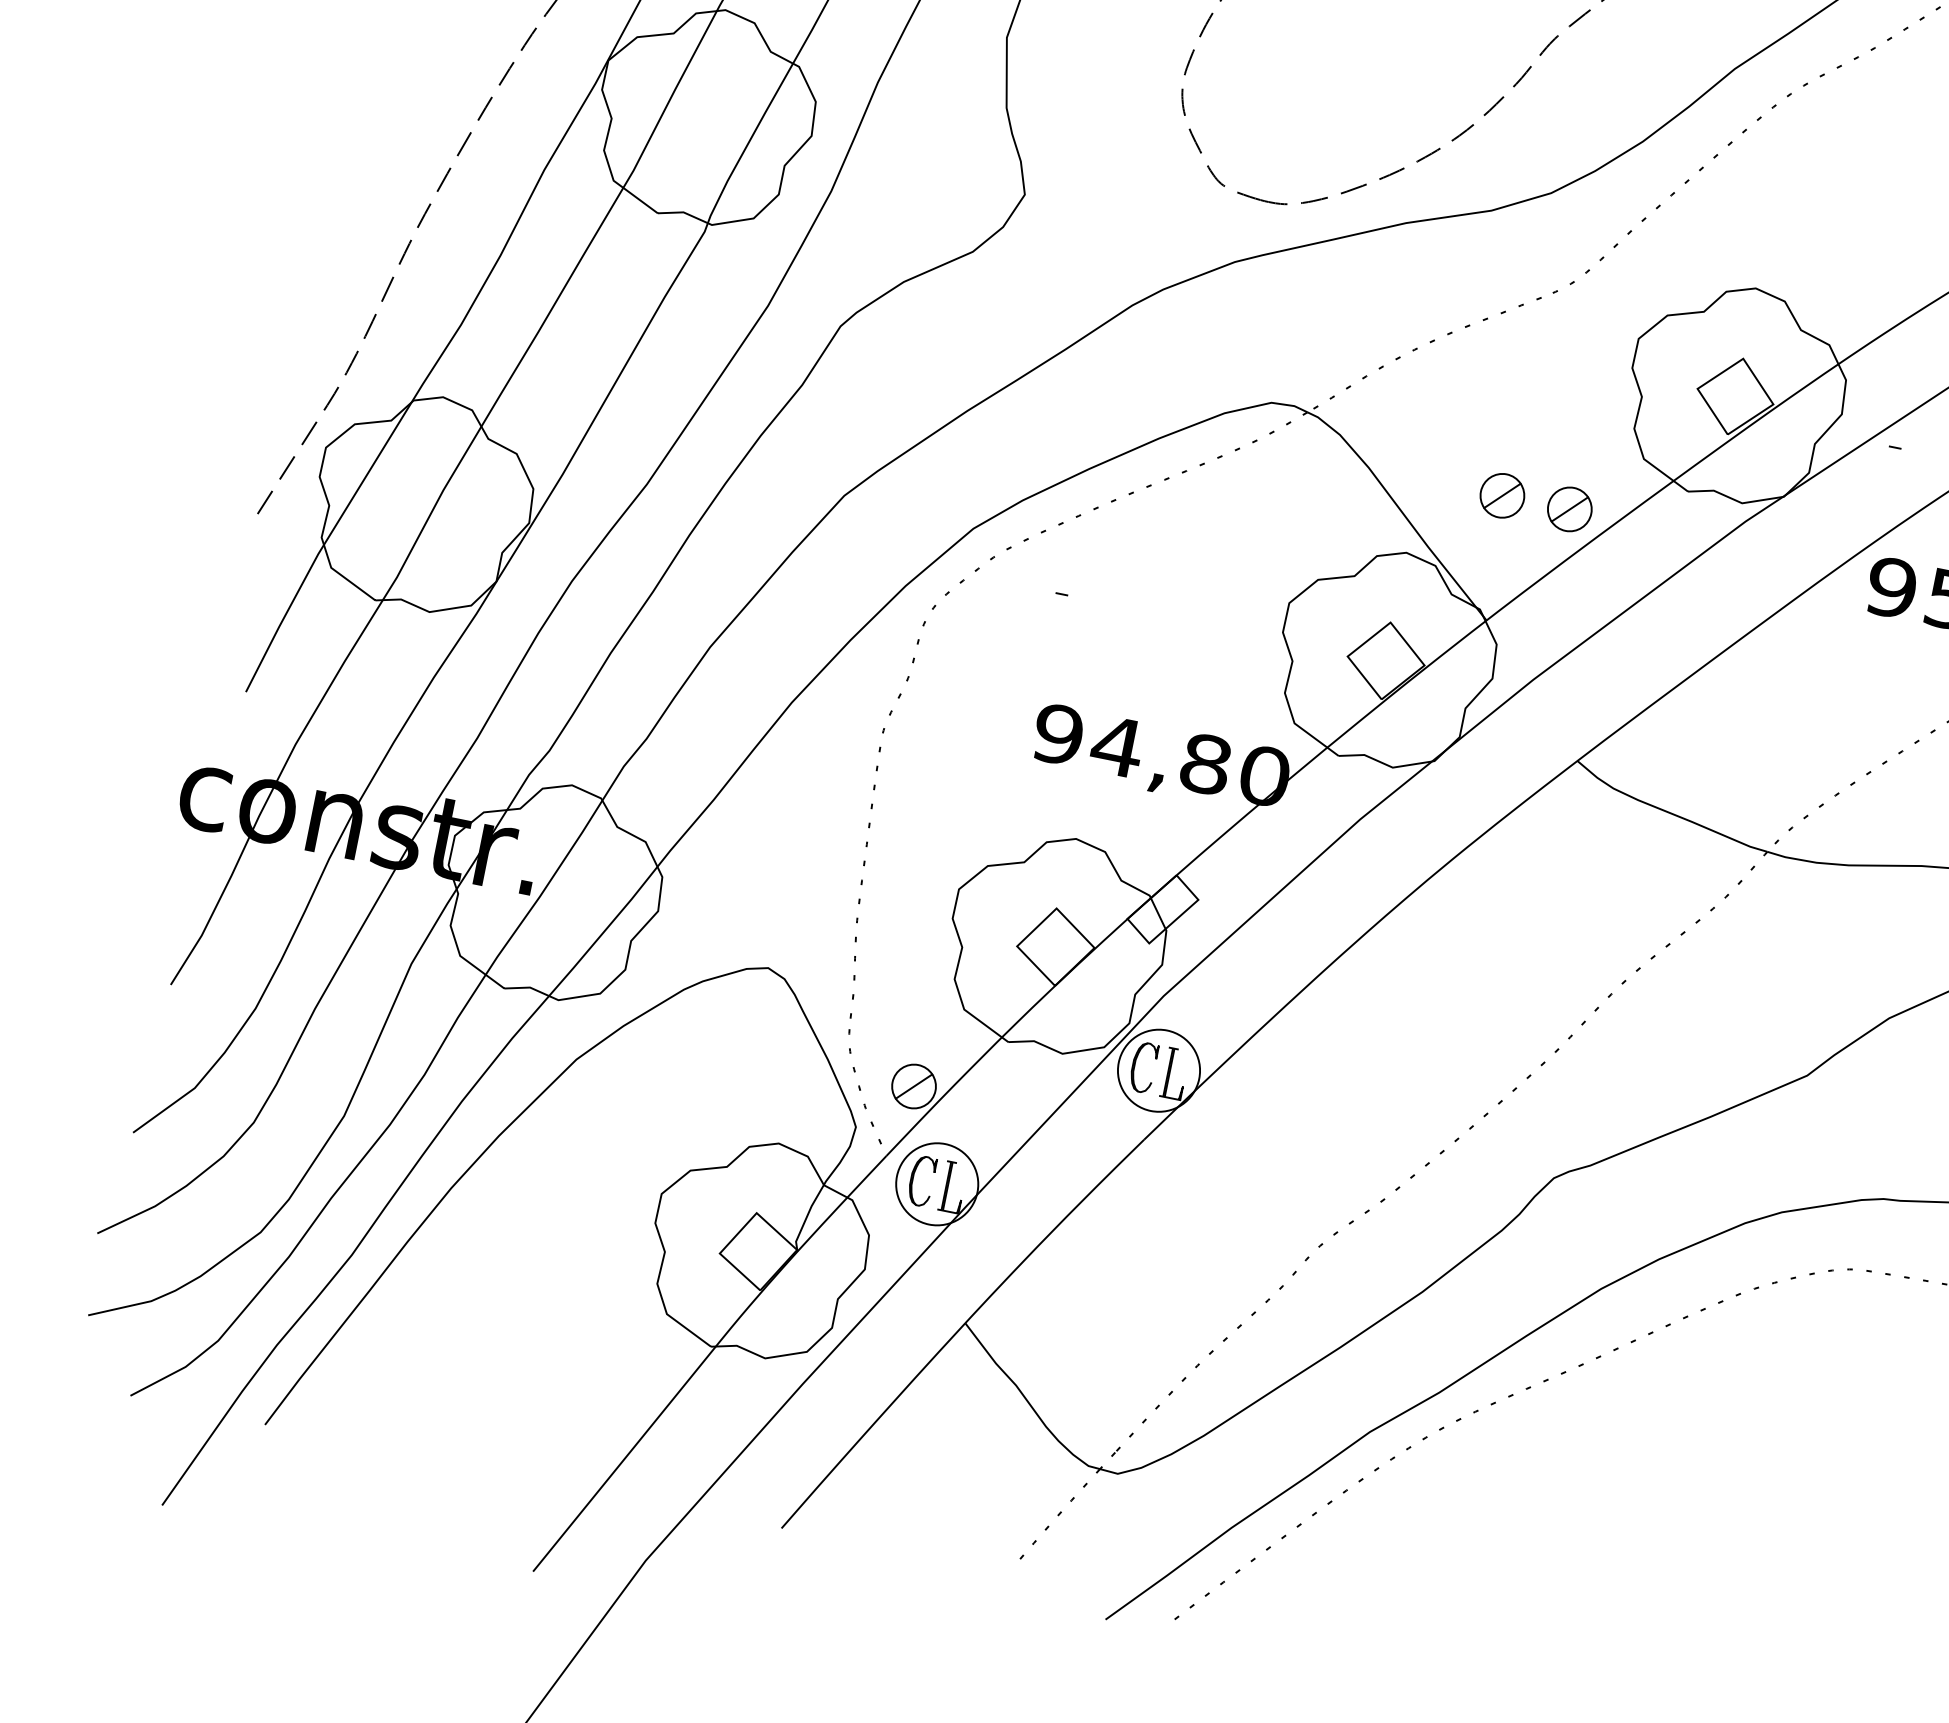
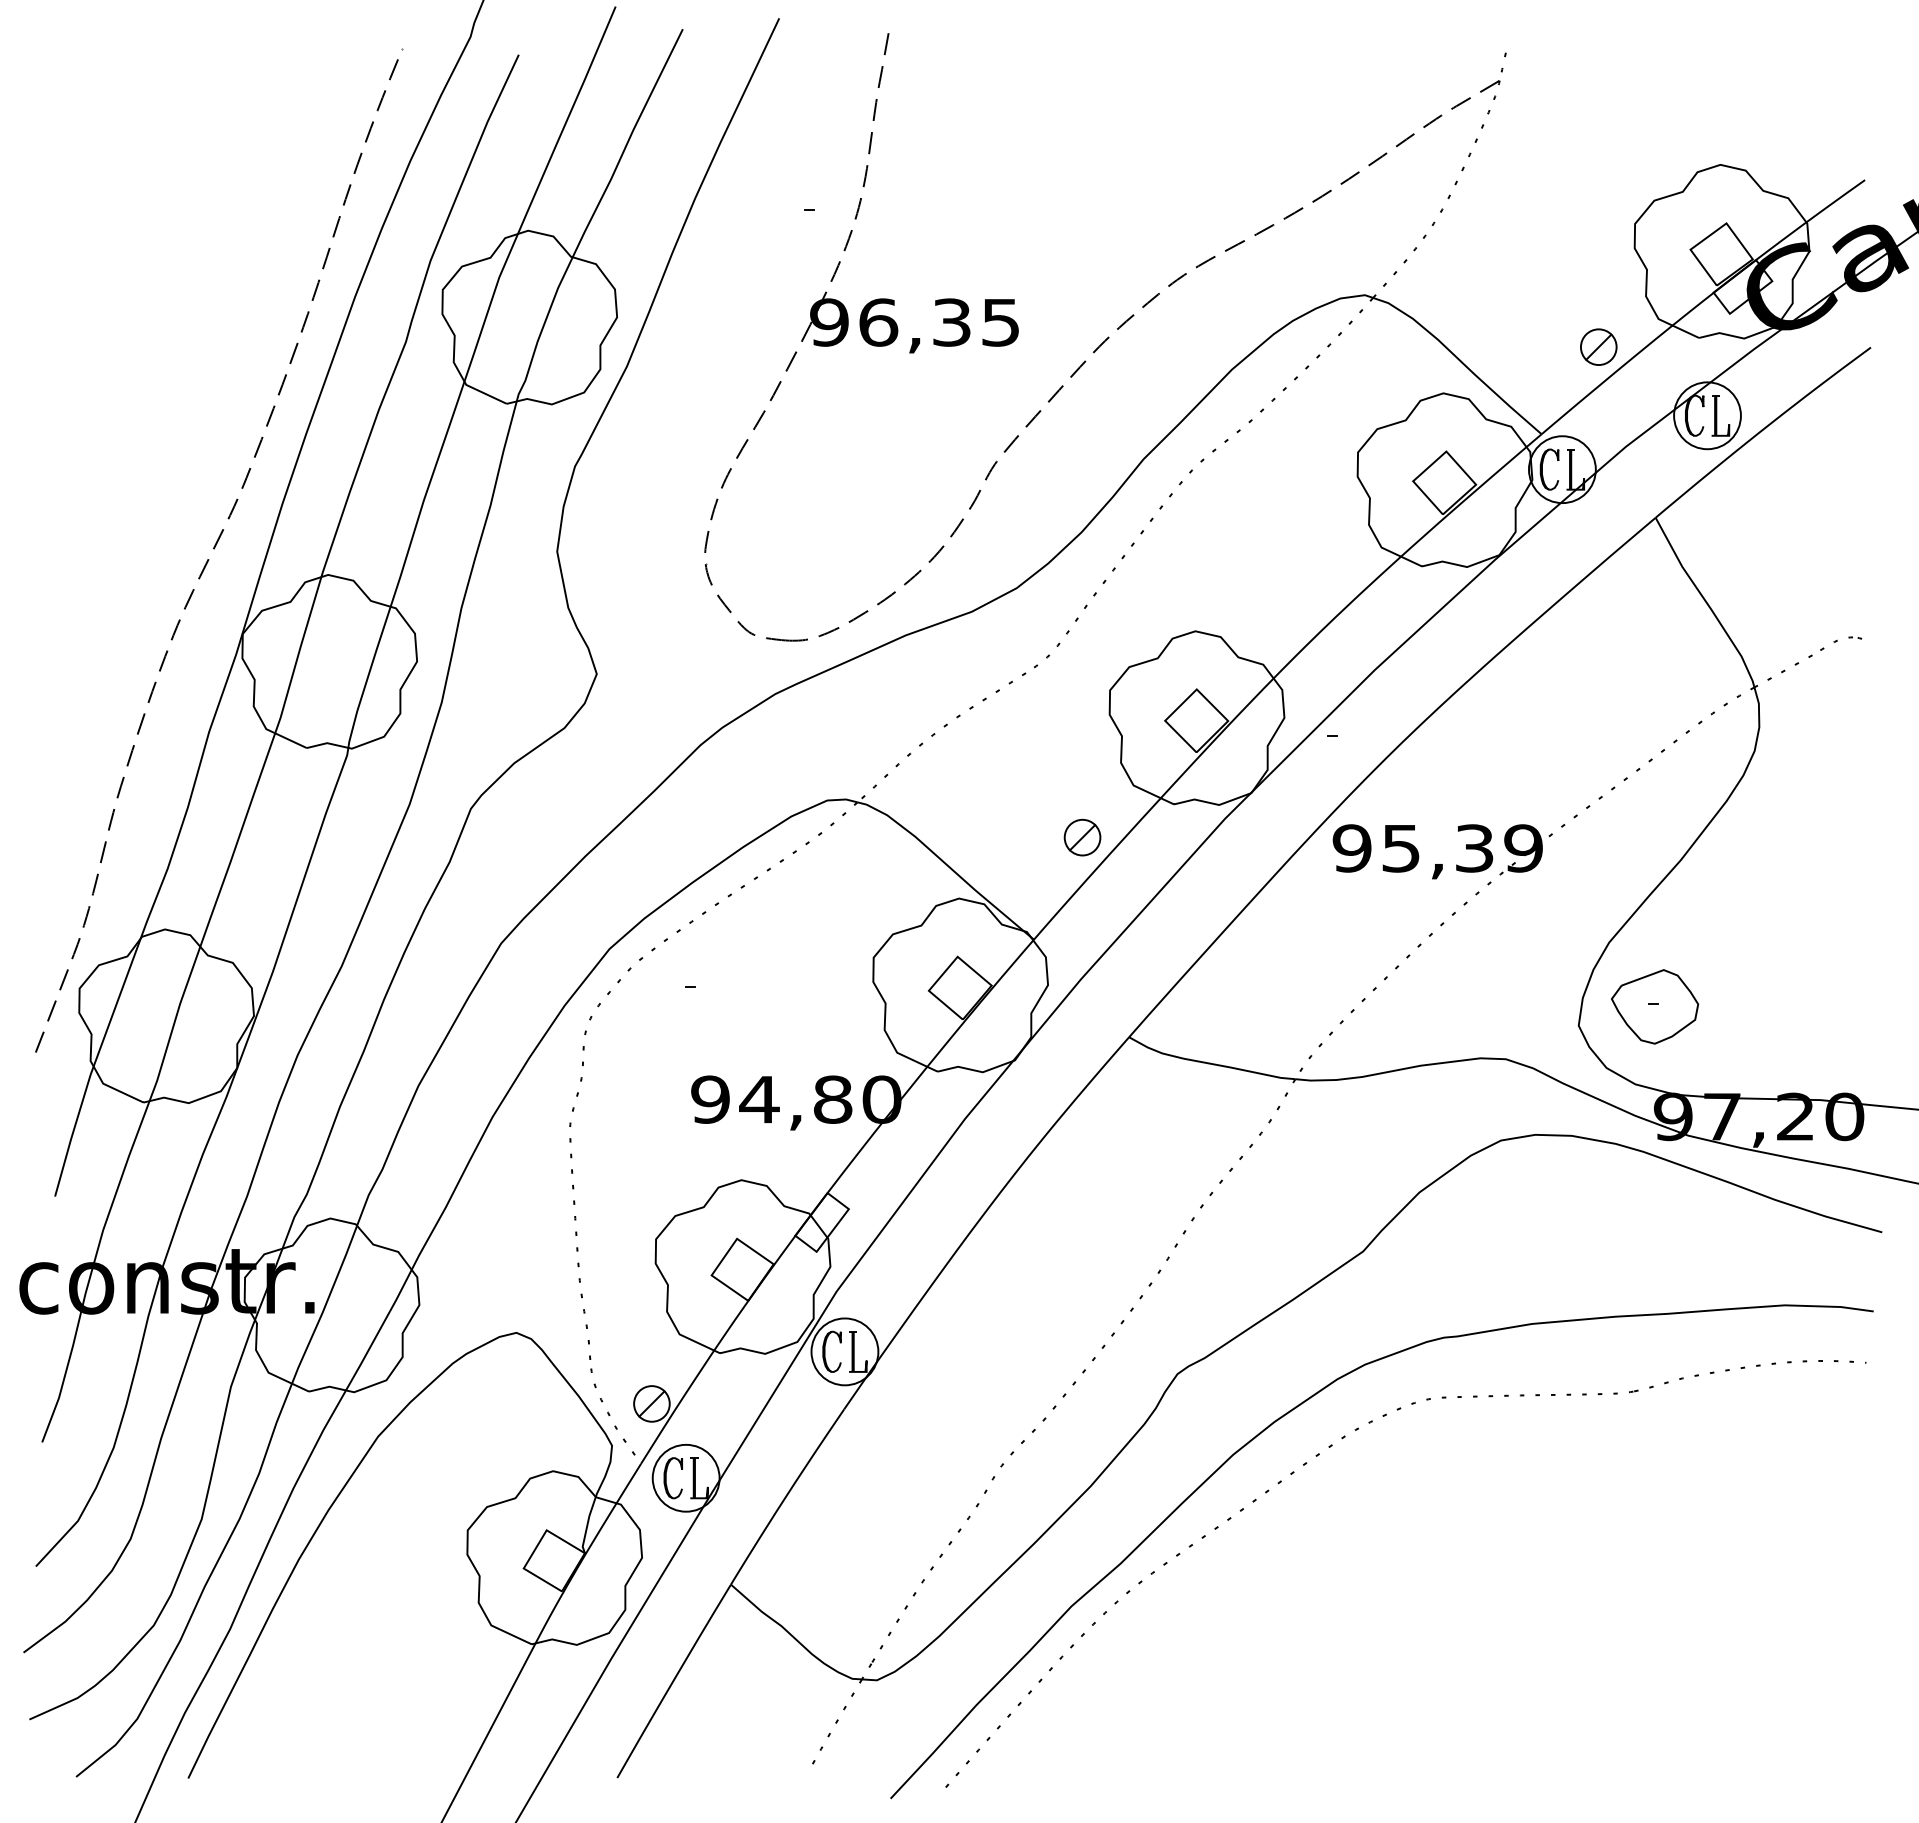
part: (1502, 495) -> (1026, 837), removed

